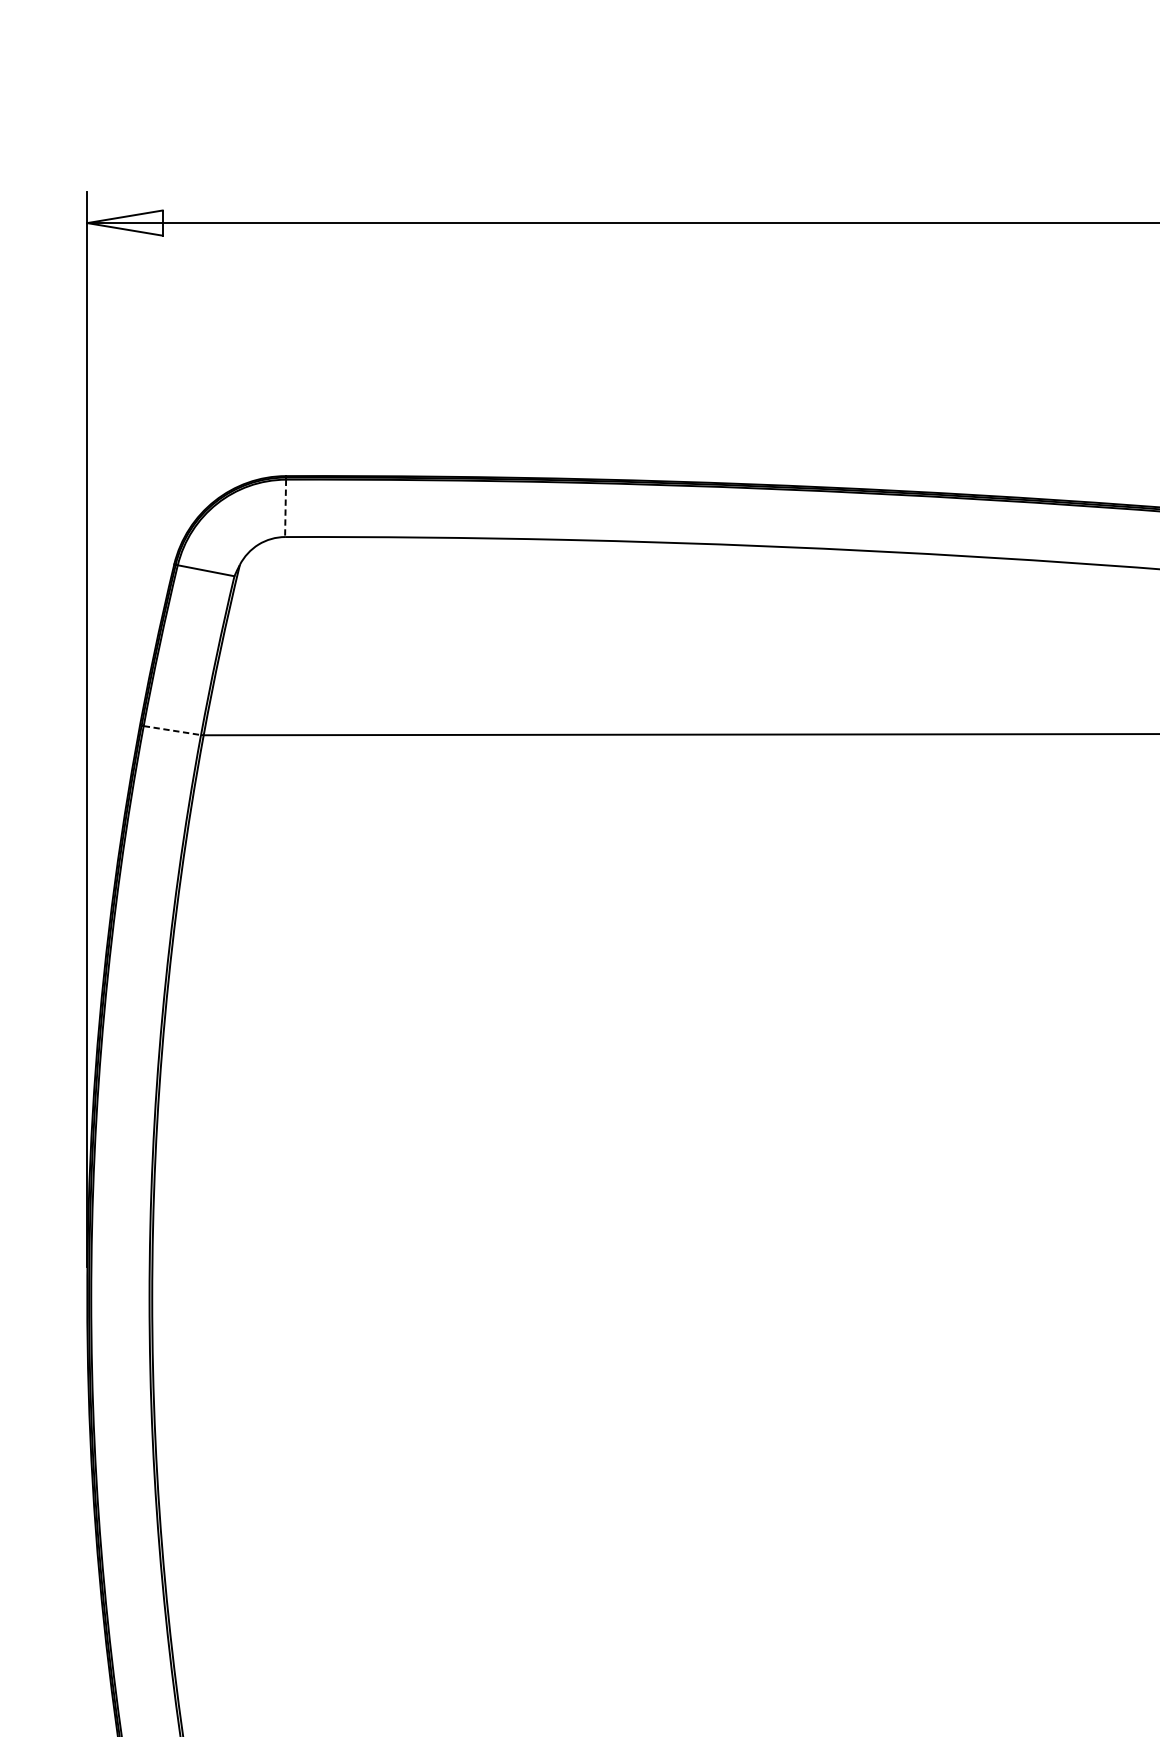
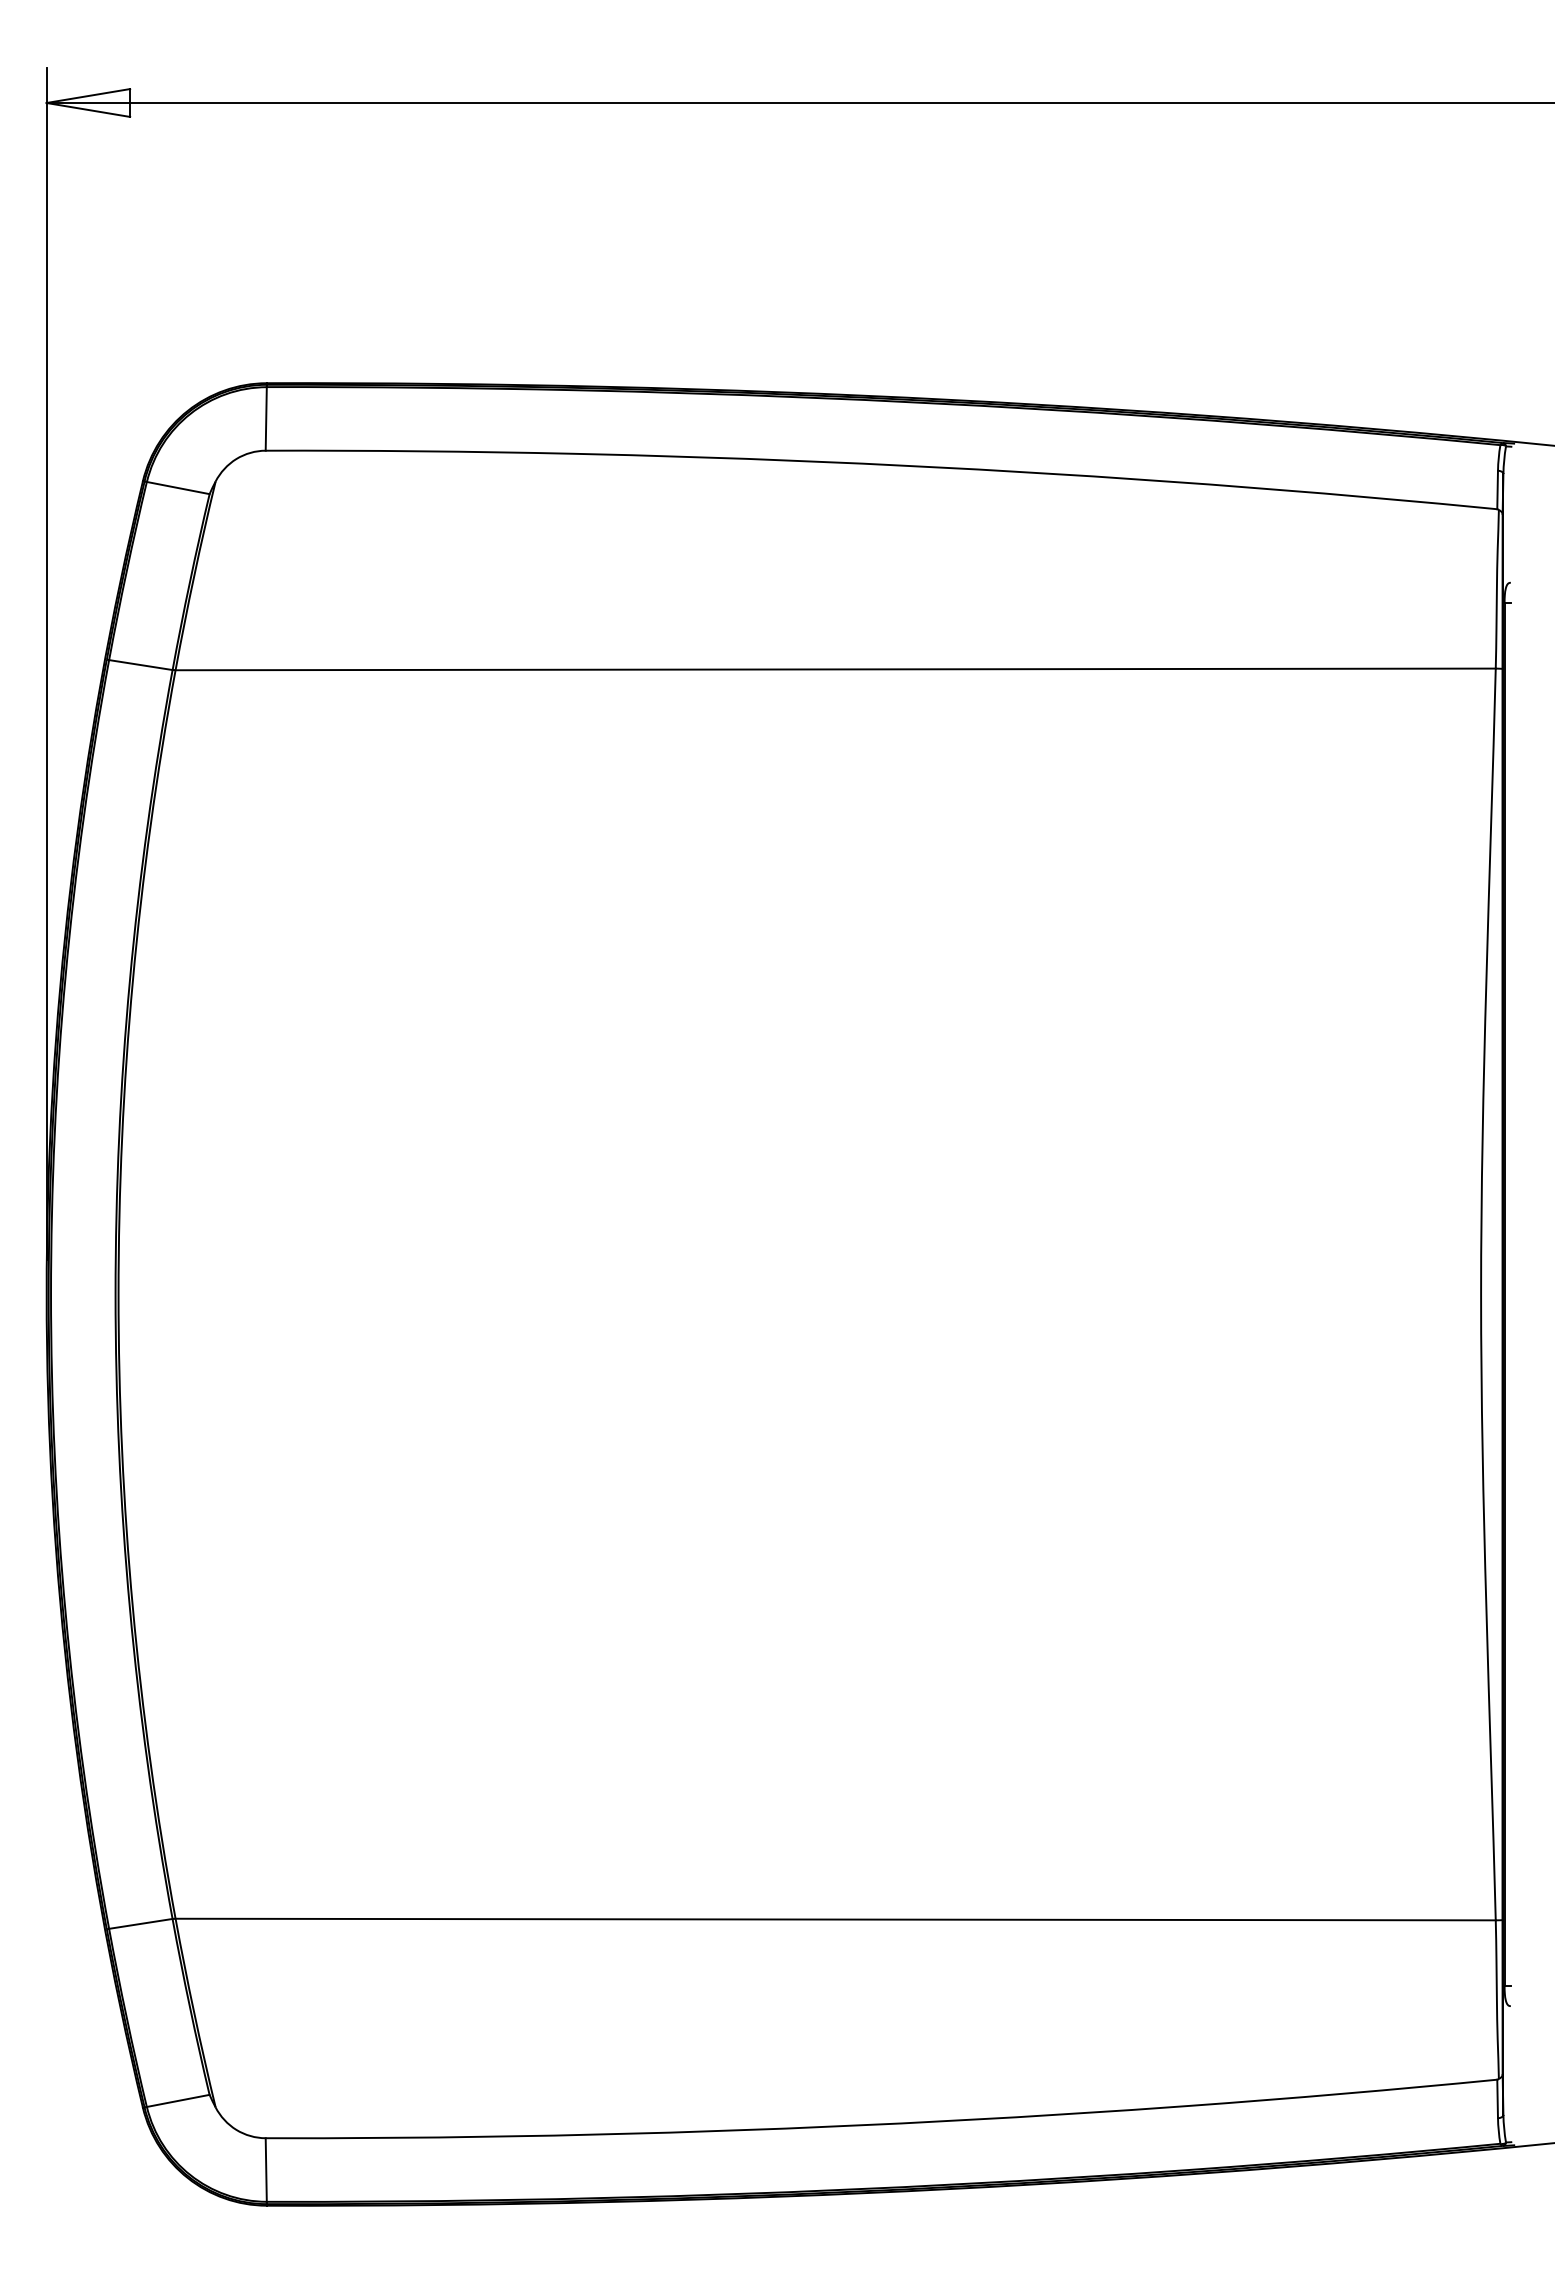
line: (285, 507) -> (266, 418), dashed -> solid
line: (172, 730) -> (141, 665), dashed -> solid

